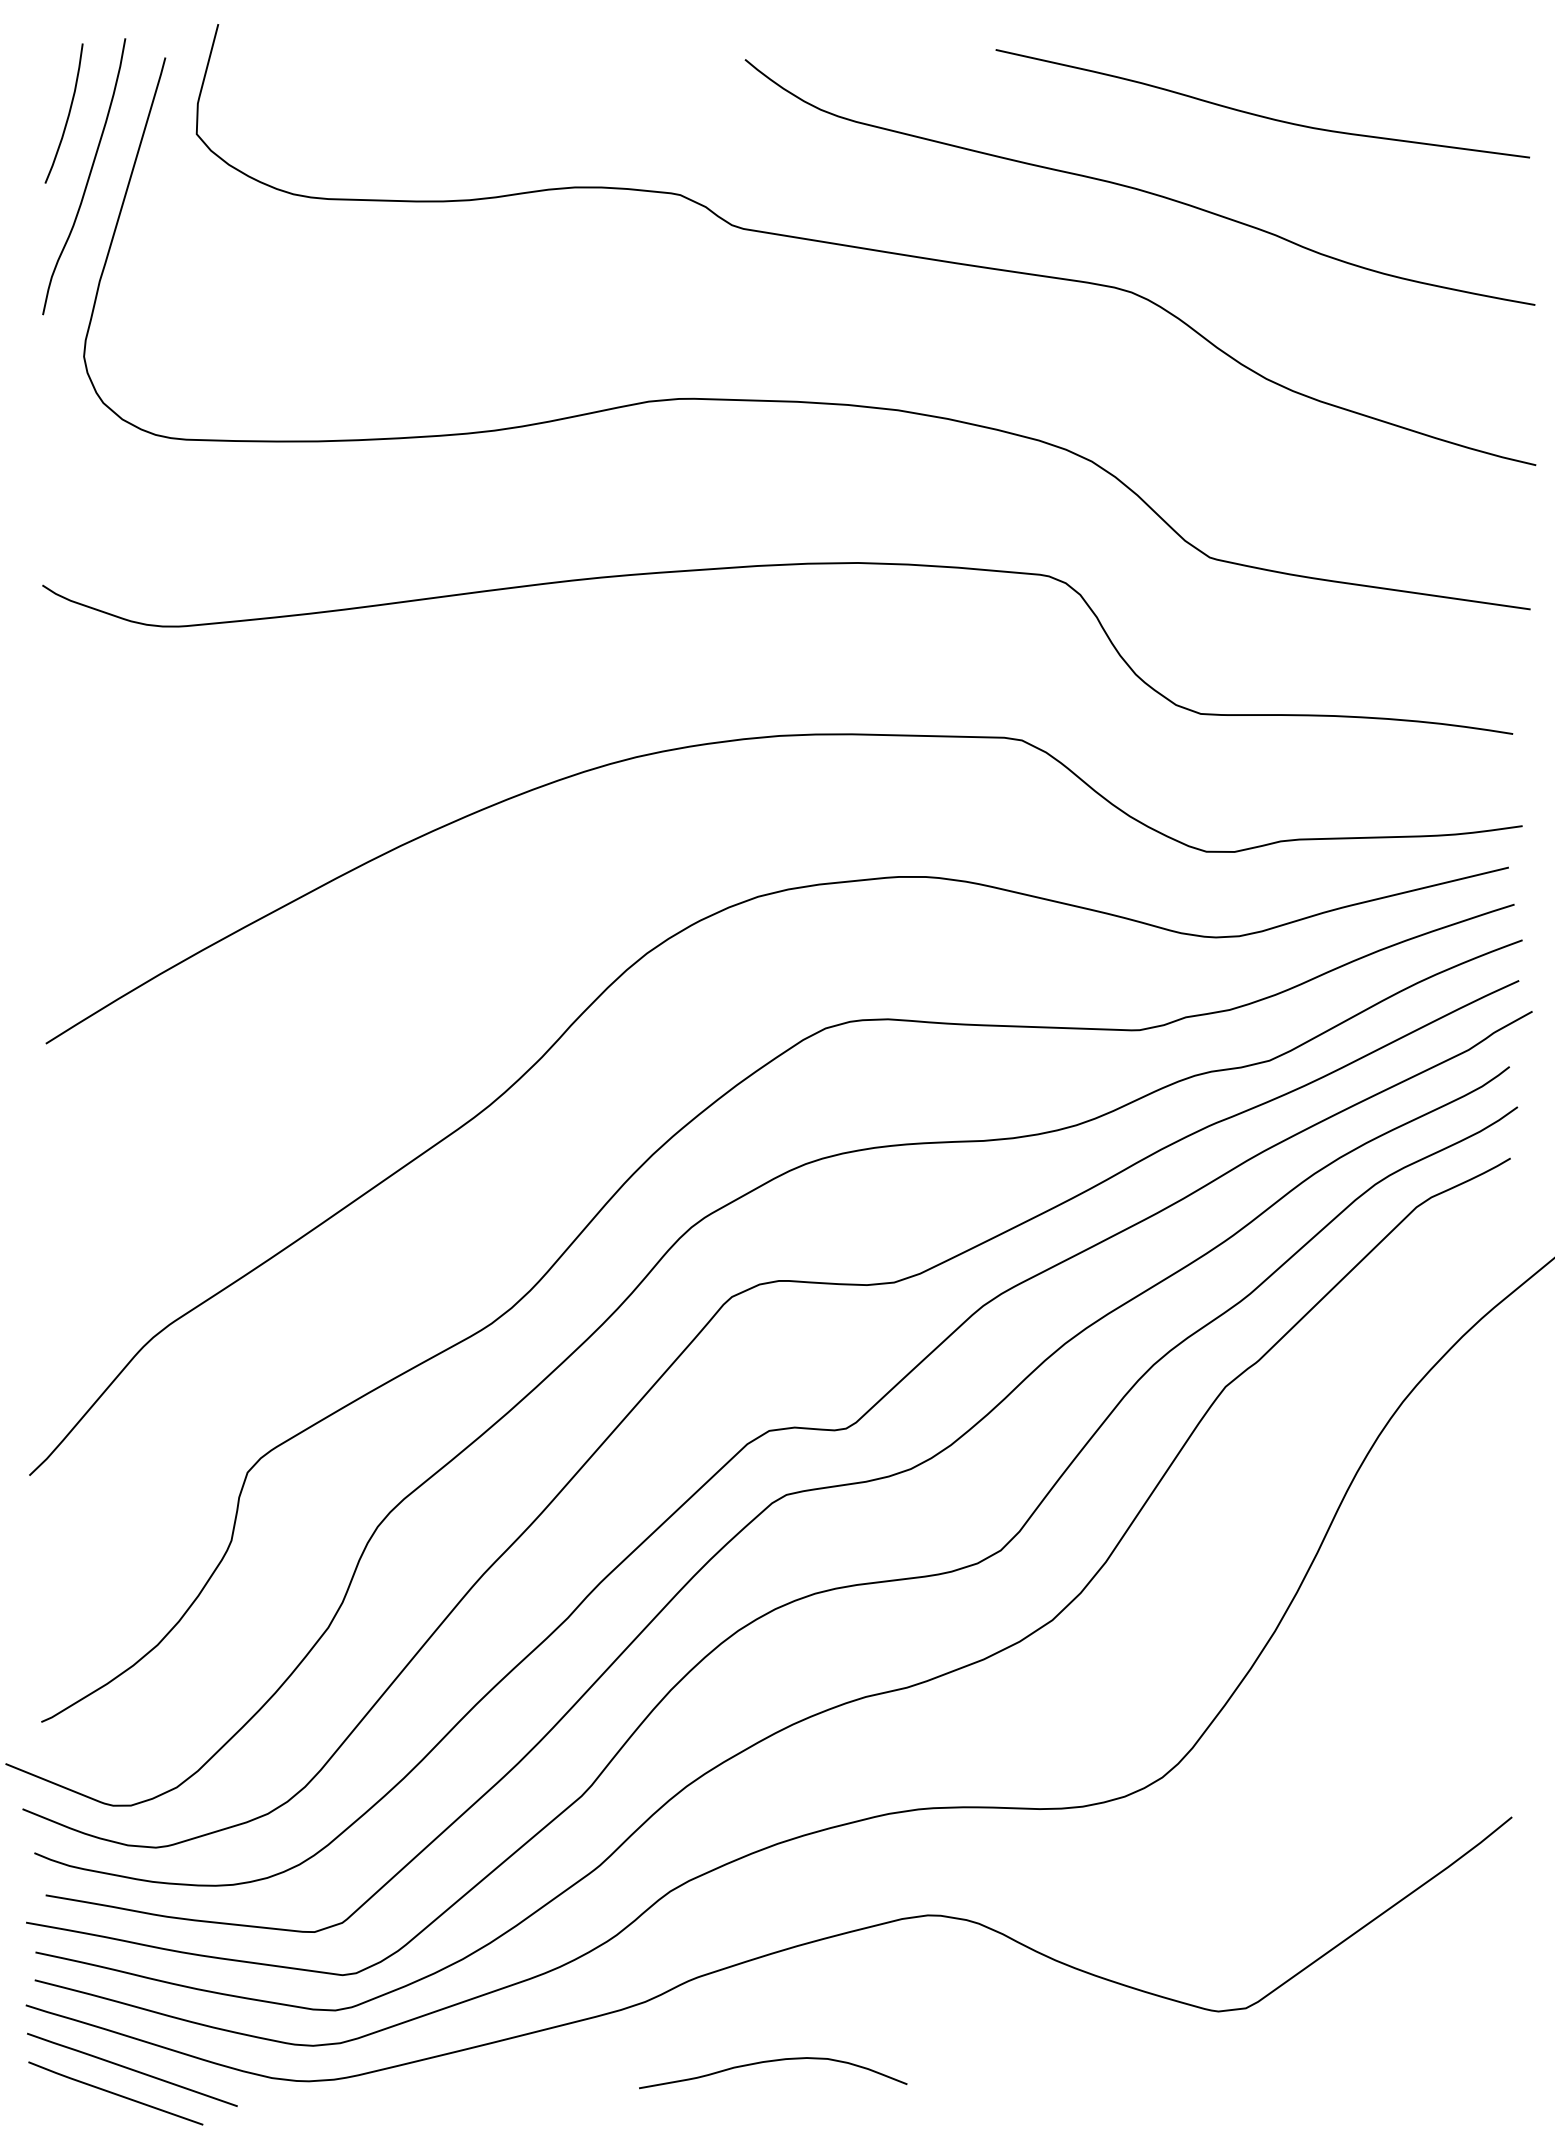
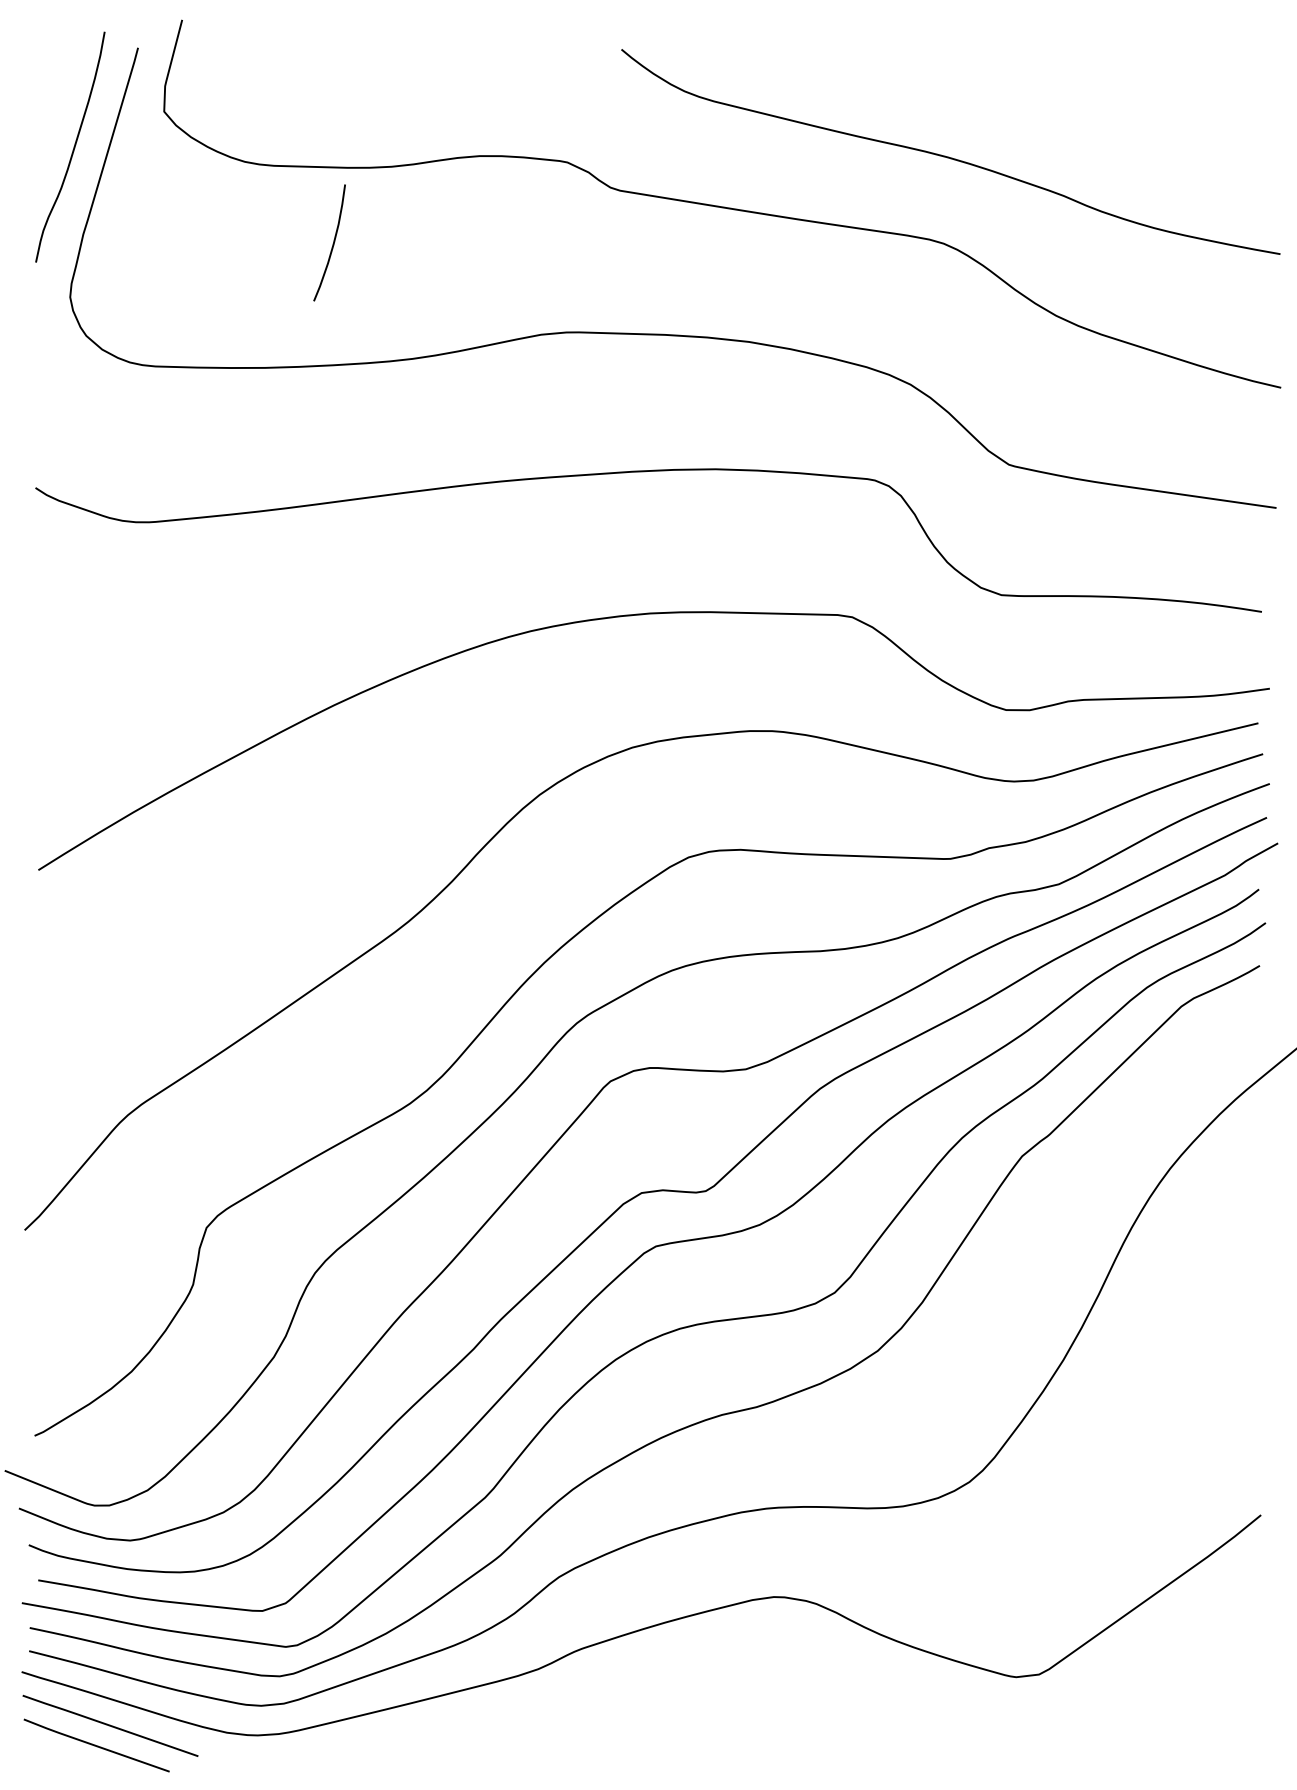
curve: (1258, 114) -> (1049, 95), removed
curve: (67, 115) -> (332, 244), moved
curve: (769, 2062) -> (641, 1719), removed

